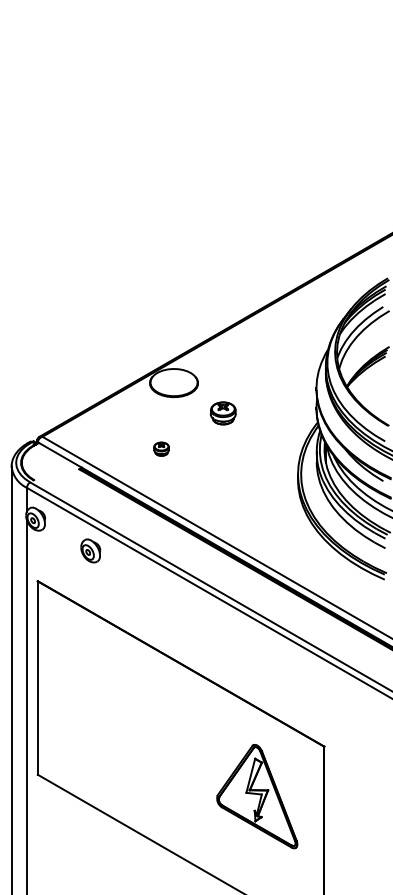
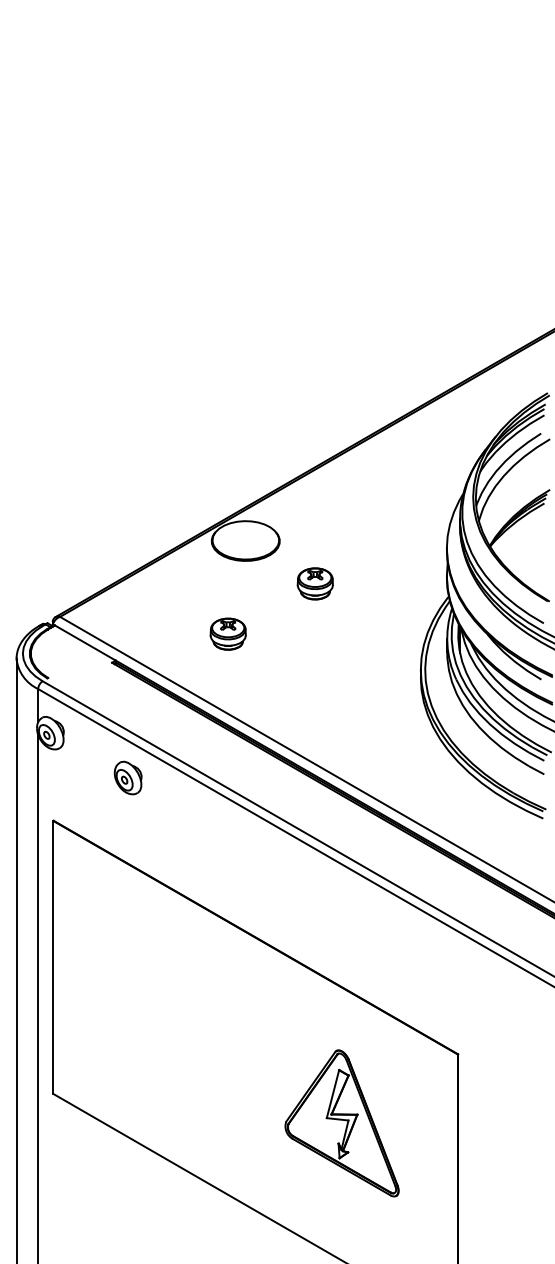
part: (161, 449) -> (228, 634), size x1.67
part: (257, 796) -> (342, 1123), moved

